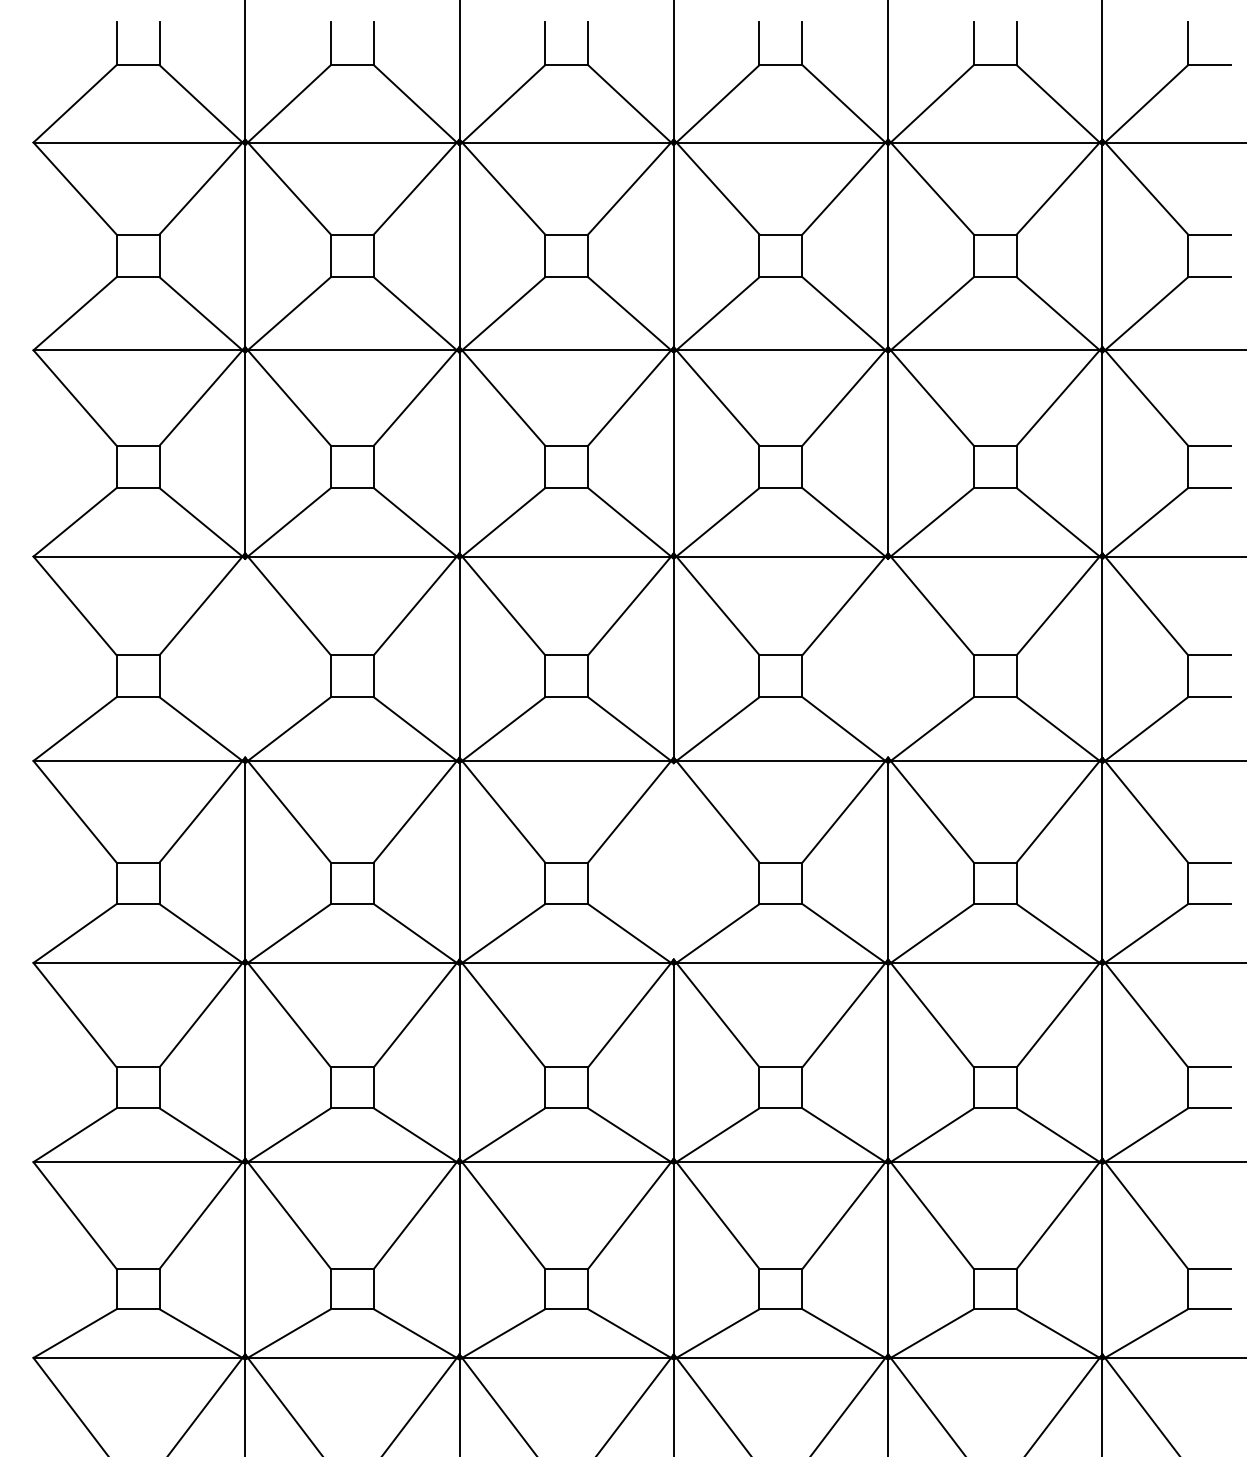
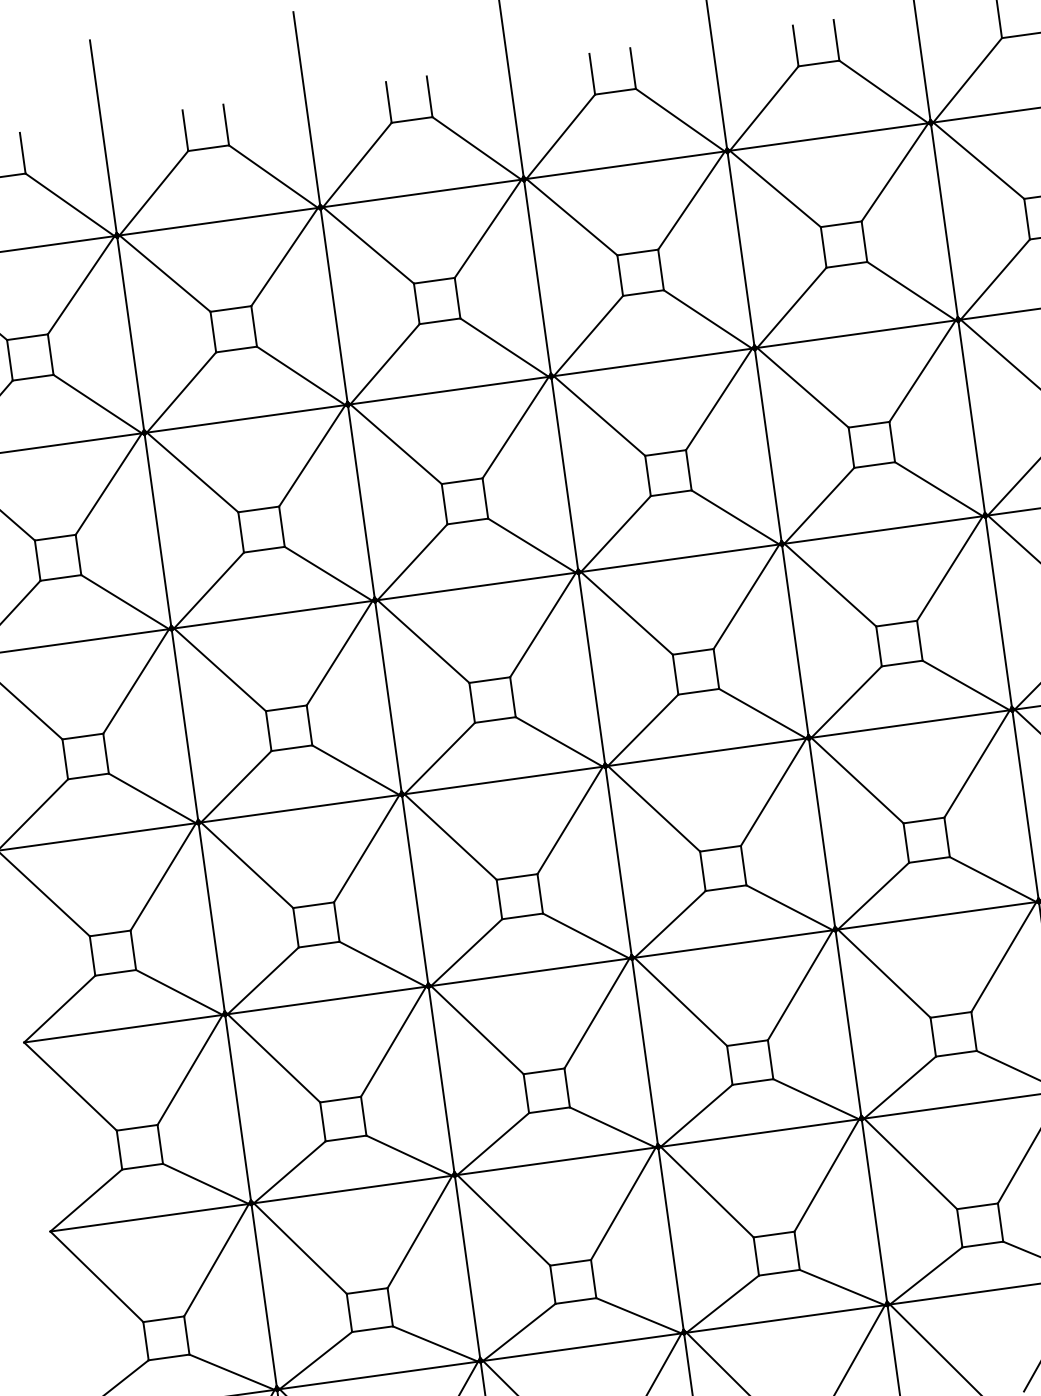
line: (245, 657) -> (185, 724), added
line: (888, 657) -> (795, 639), added
line: (673, 861) -> (618, 861), added

